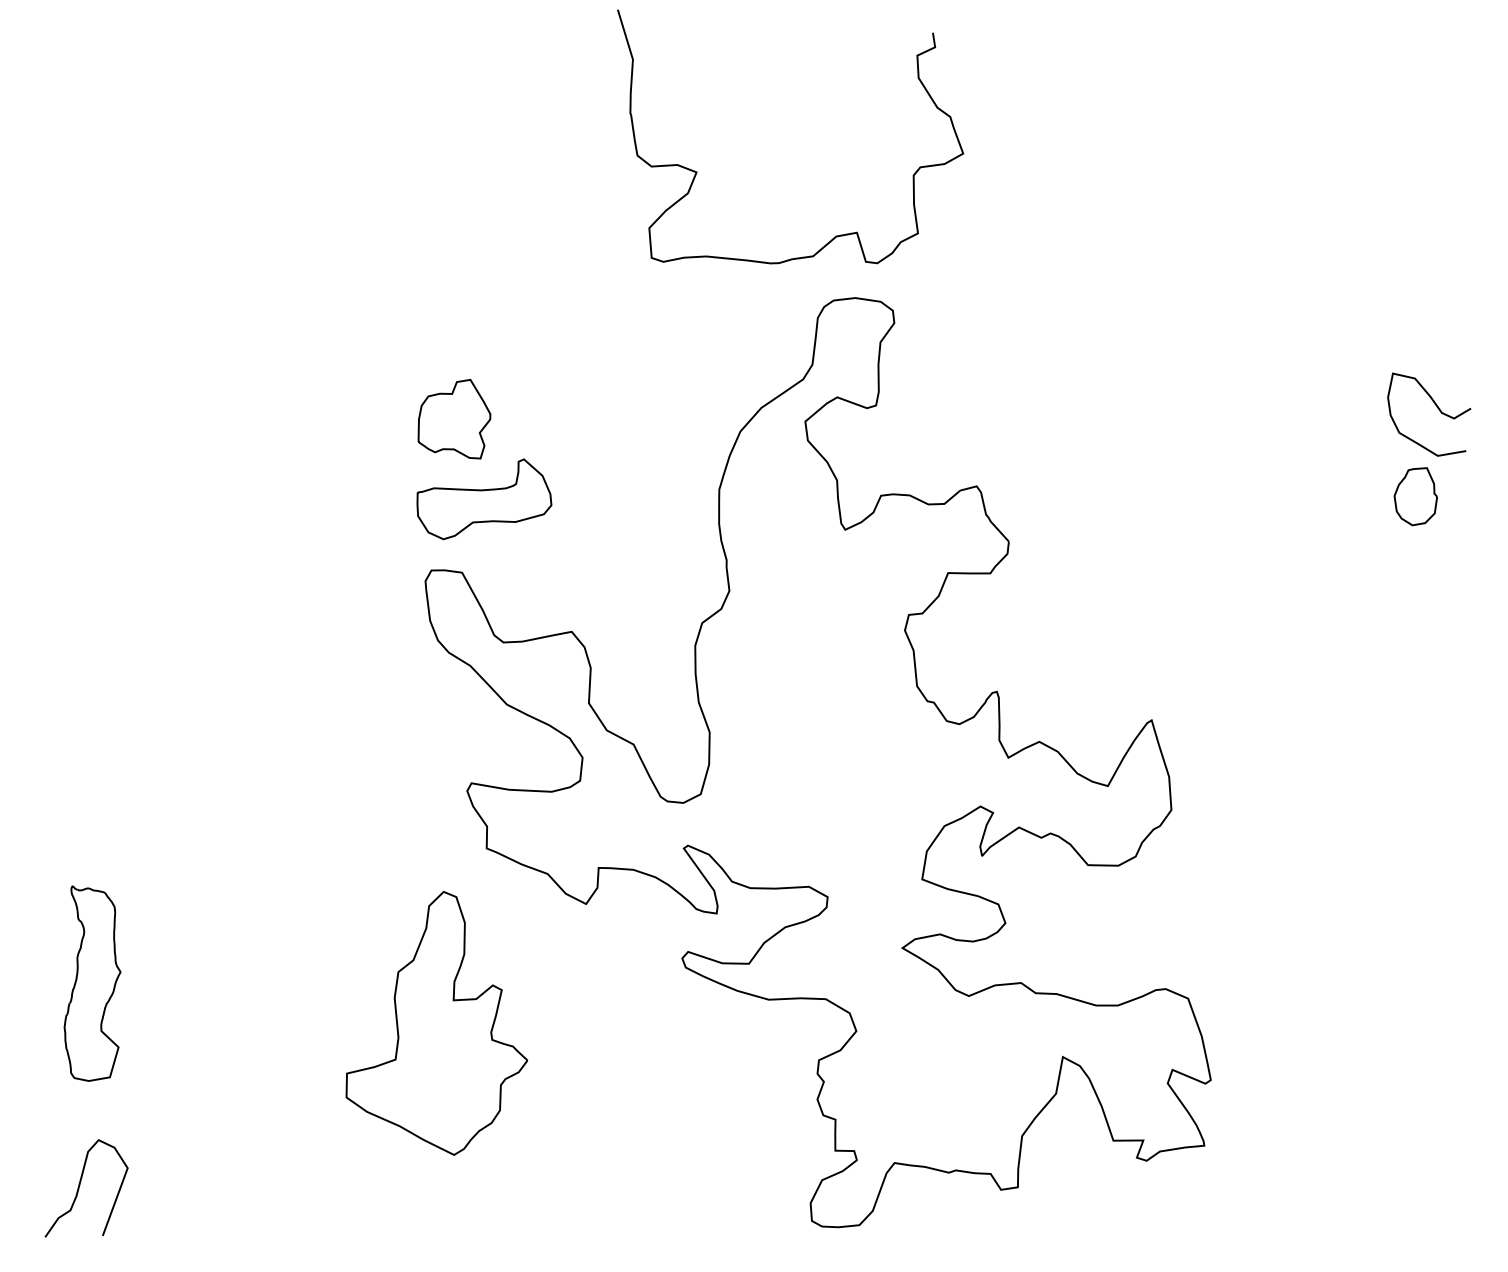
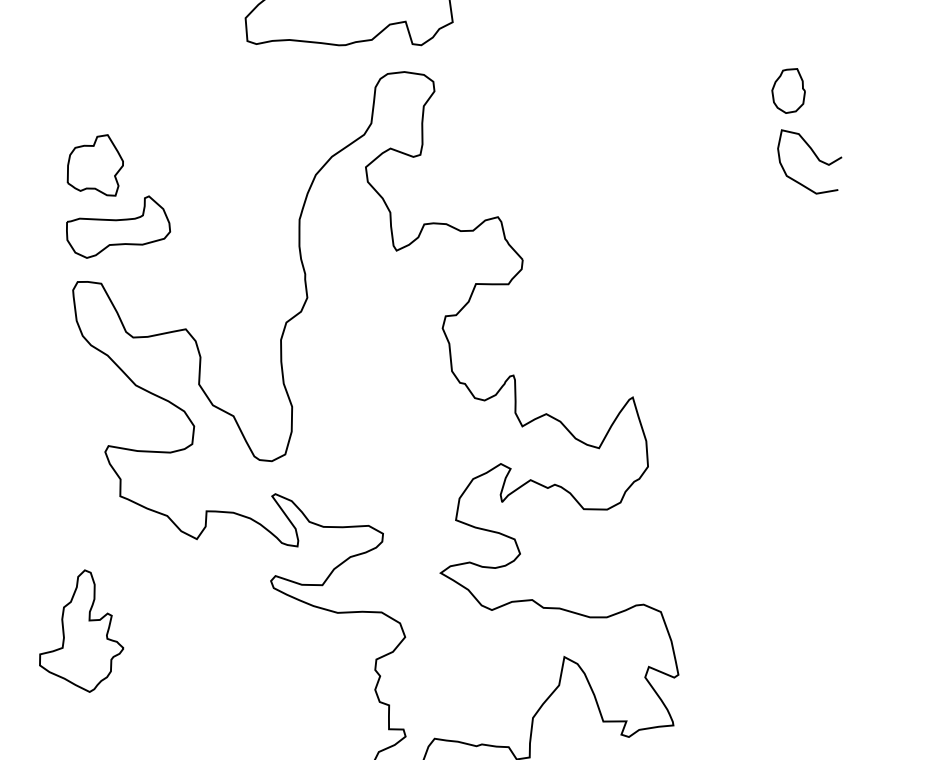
curve: (1436, 407) -> (815, 156), moved
part: (1415, 496) -> (788, 90), moved
part: (436, 1023) -> (81, 631), size x0.6

